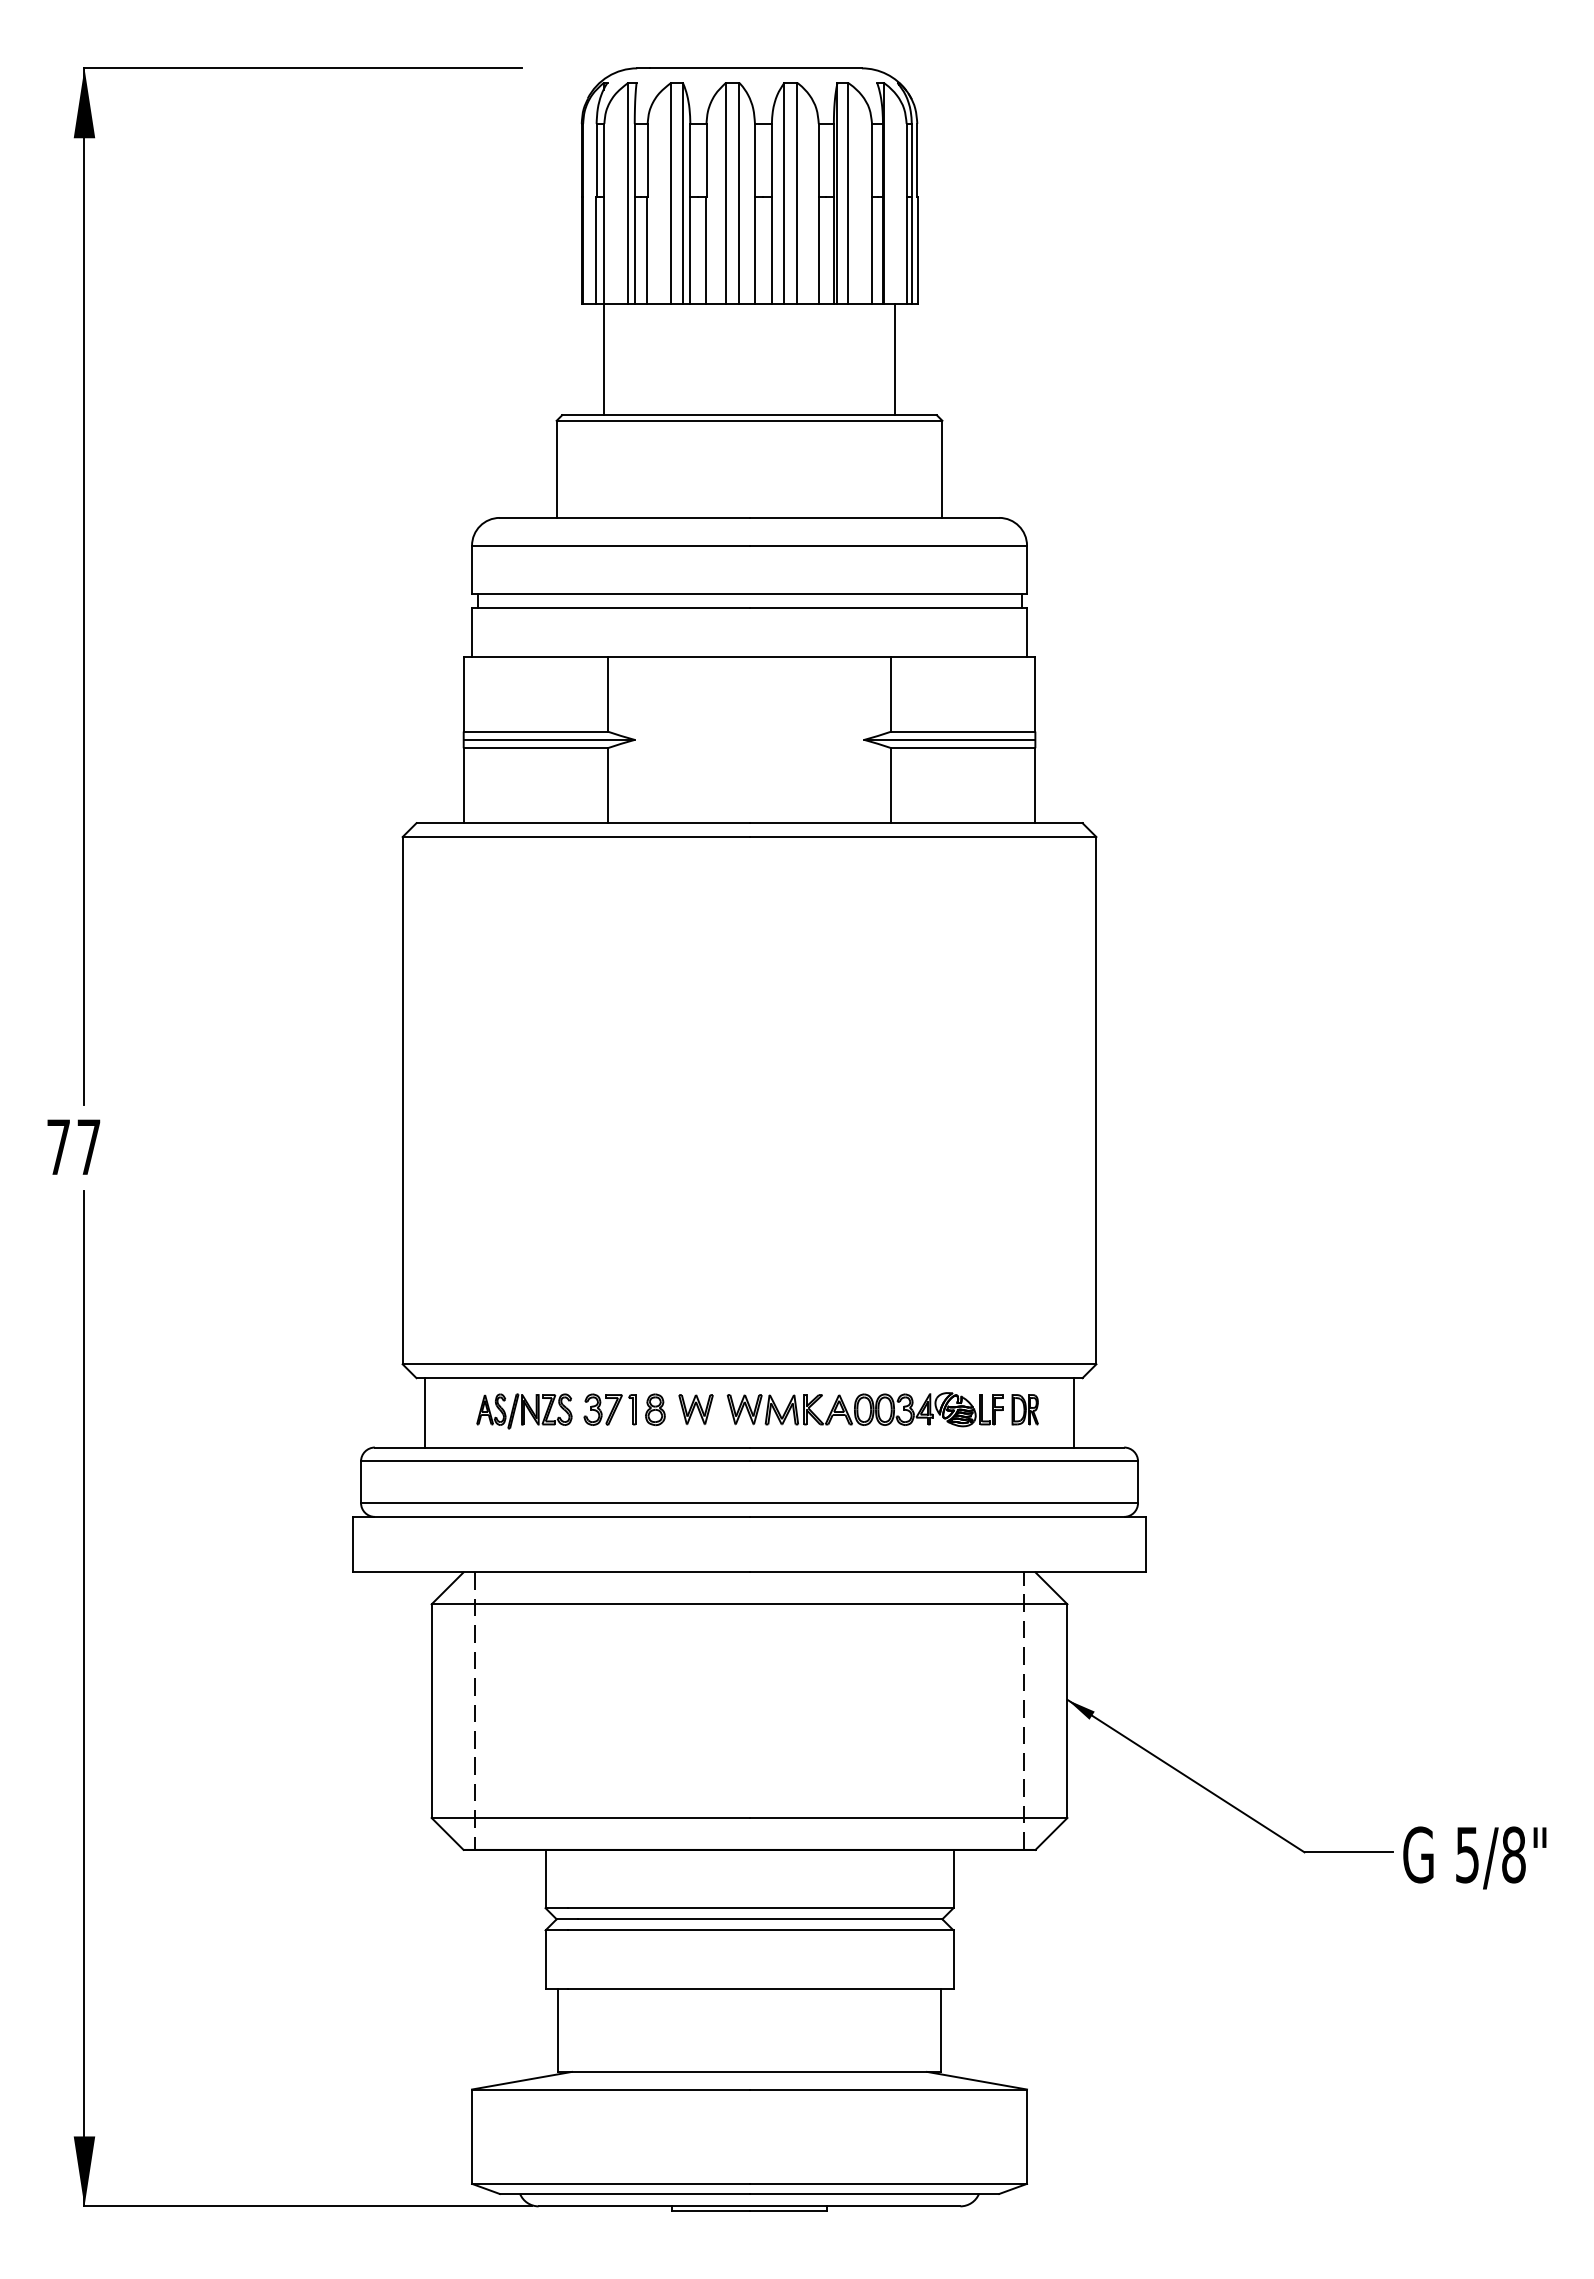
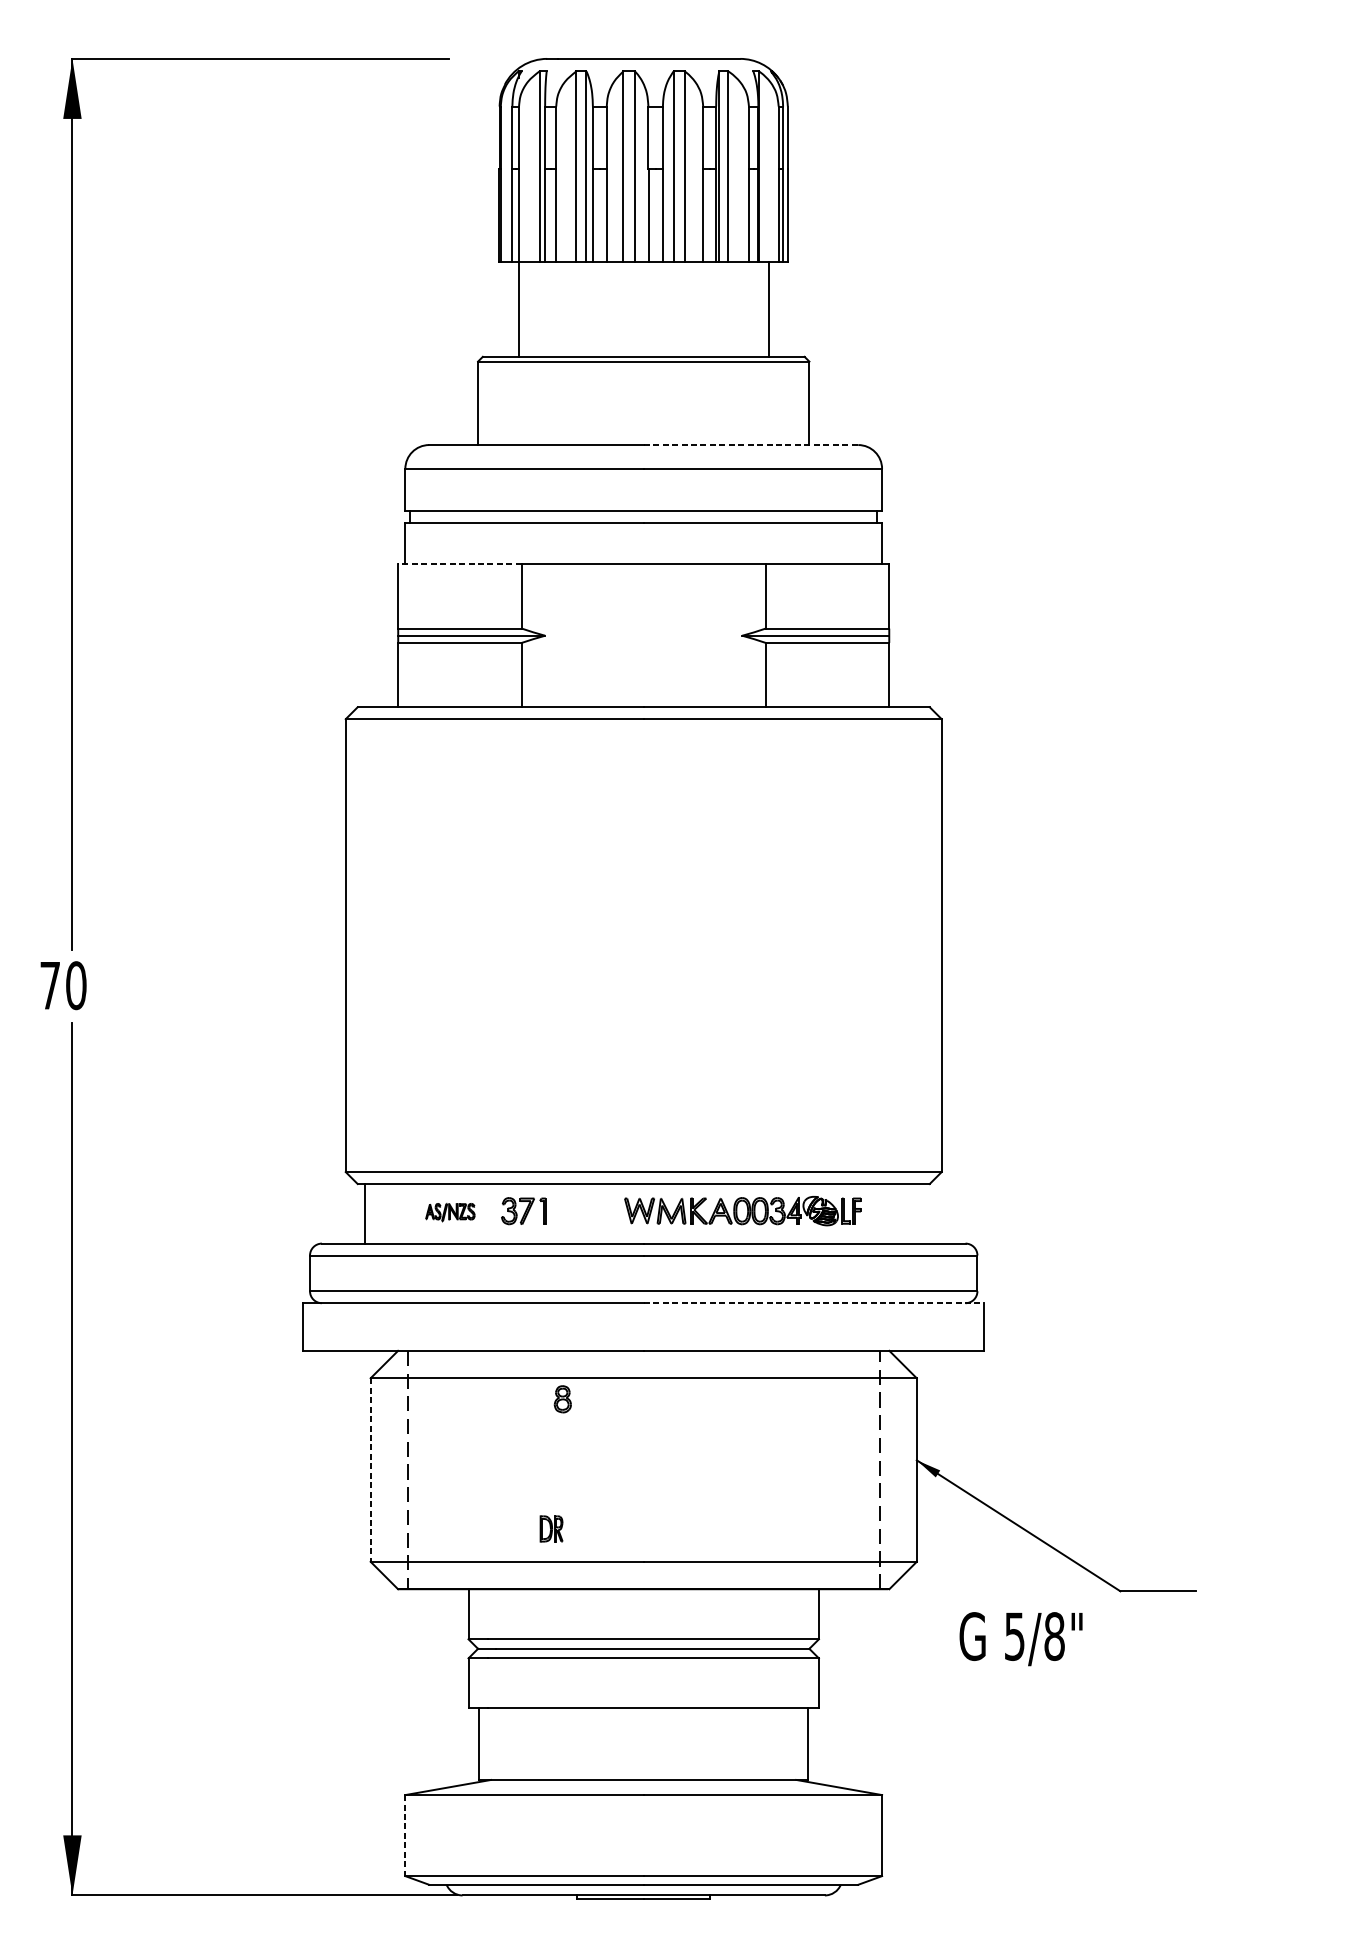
line: (874, 517) -> (751, 444), solid -> dashed
line: (535, 656) -> (459, 564), solid -> dashed
text: (88, 1146) -> (75, 985), 77 -> 70
part: (655, 1409) -> (562, 1399), moved
part: (695, 1409) -> (597, 1210), removed
part: (1024, 1409) -> (550, 1528), moved
part: (524, 1411) -> (450, 1212), size x0.6
line: (1074, 1412) -> (922, 1213), removed
line: (948, 1516) -> (814, 1302), solid -> dashed
line: (431, 1711) -> (370, 1470), solid -> dashed
text: (1474, 1857) -> (1020, 1638), moved
line: (472, 2137) -> (405, 1836), solid -> dashed

